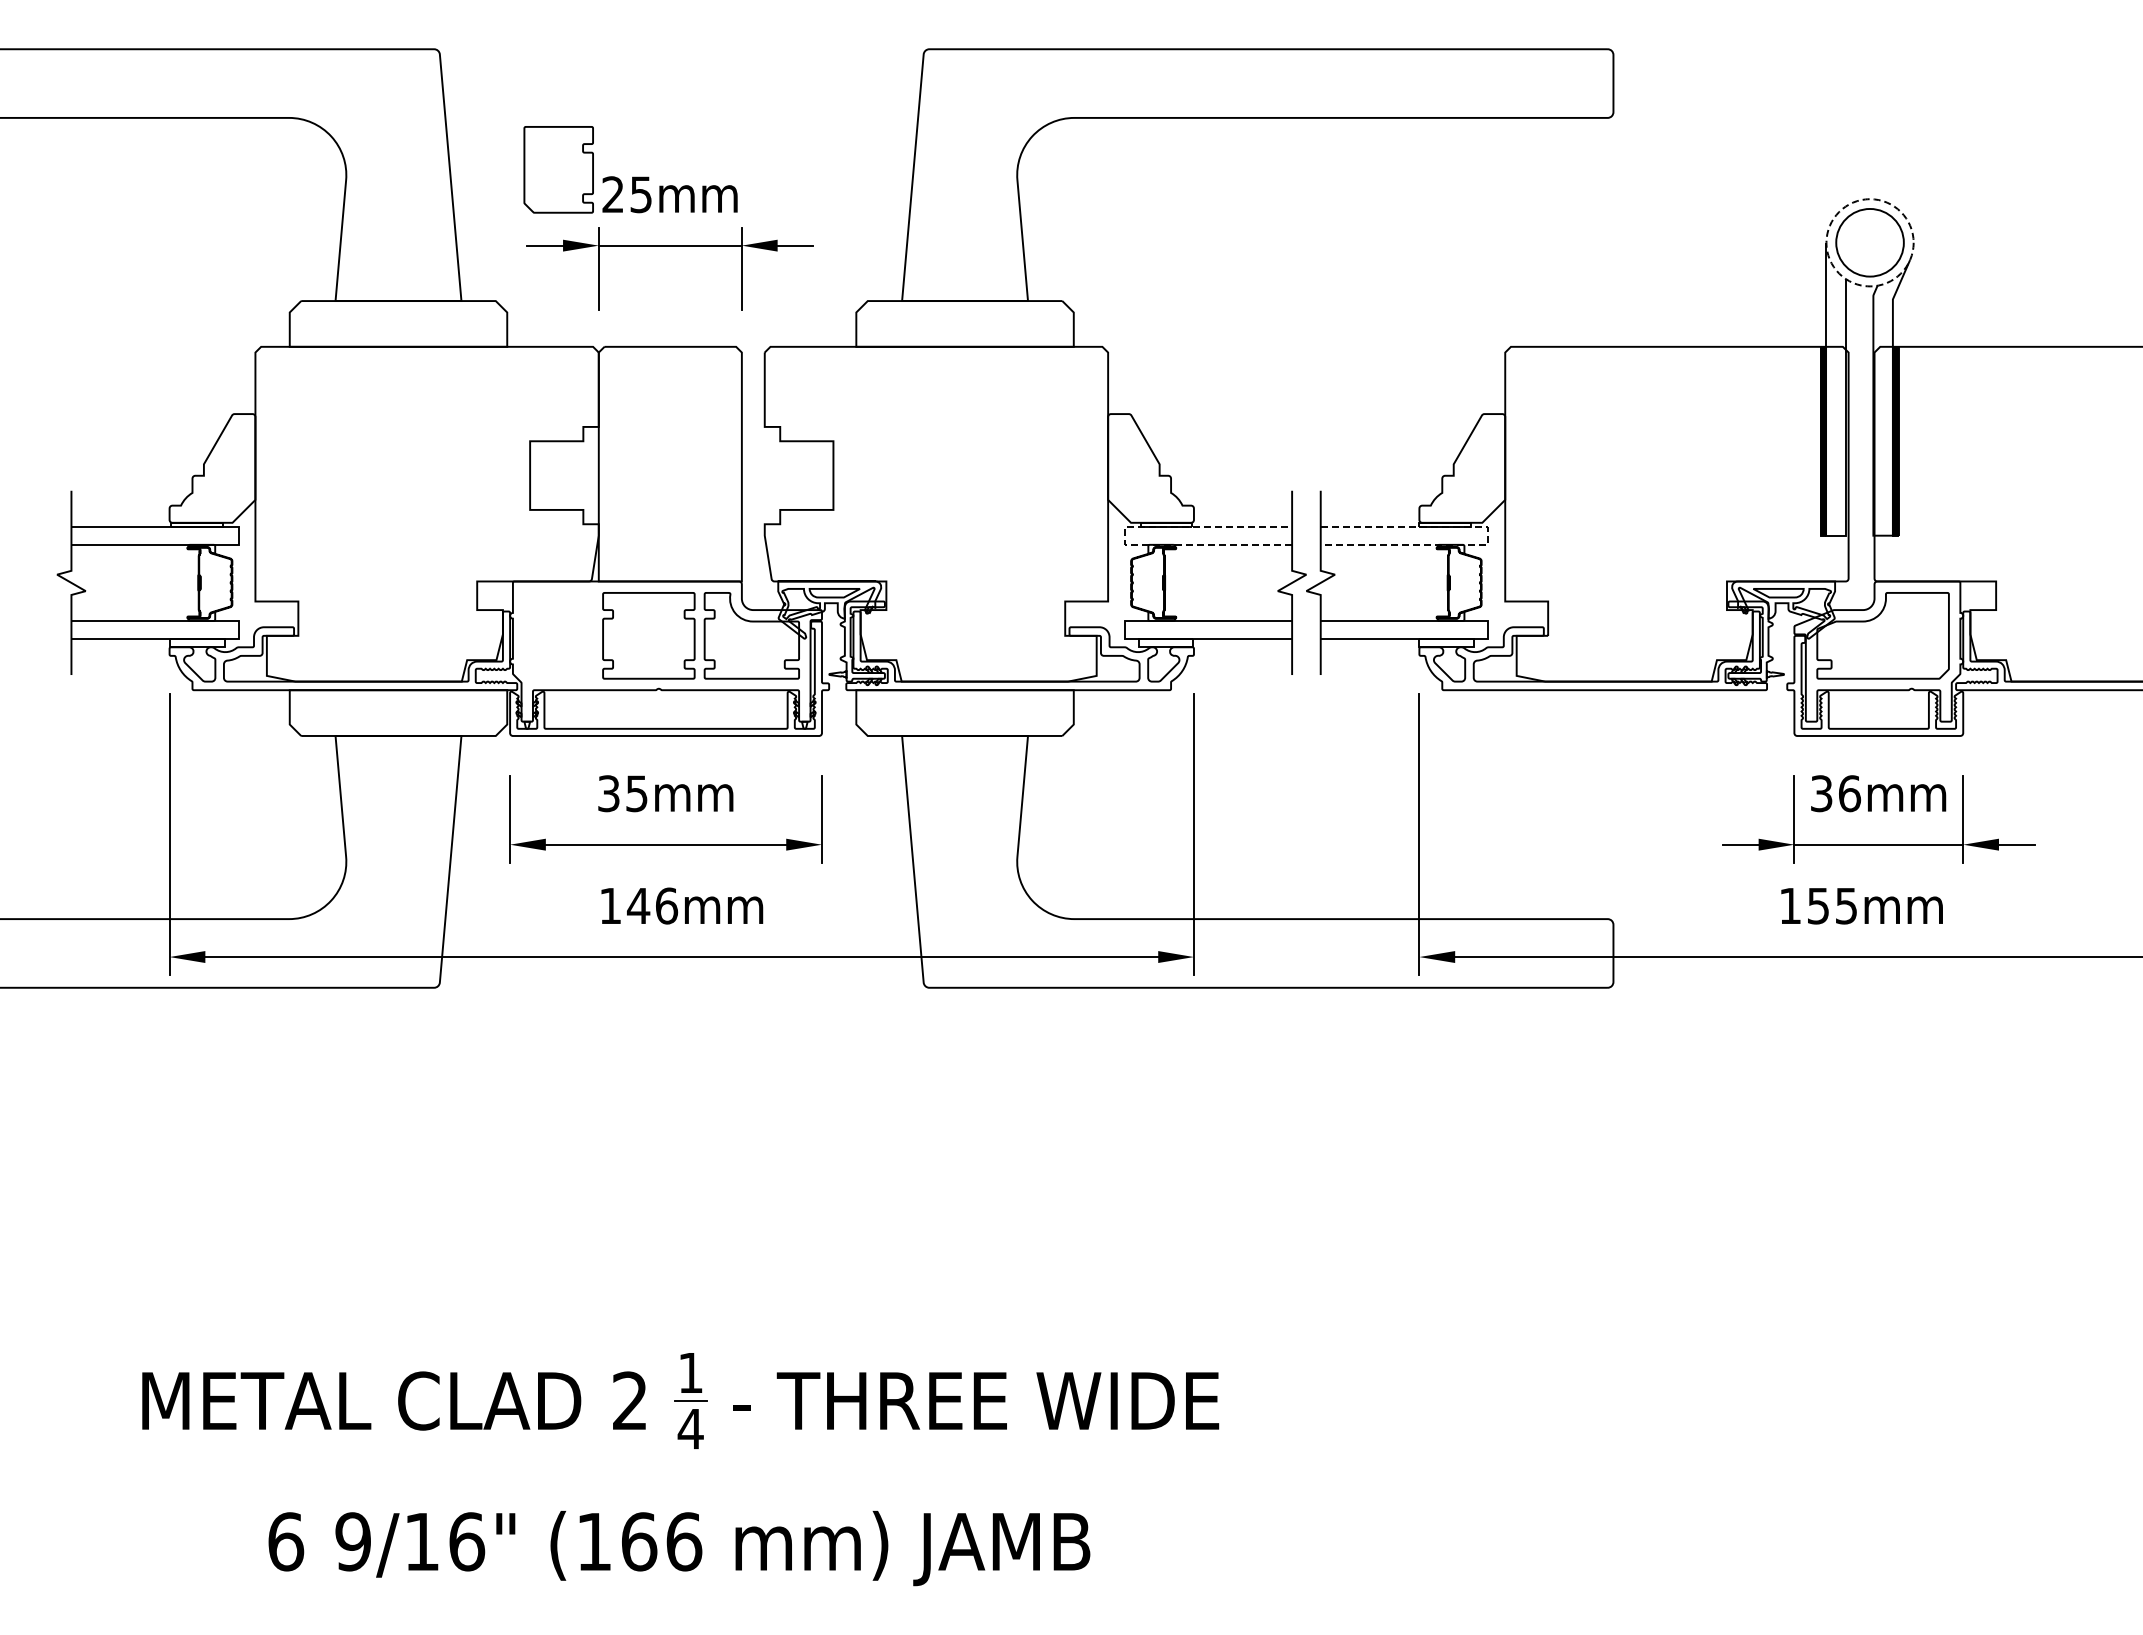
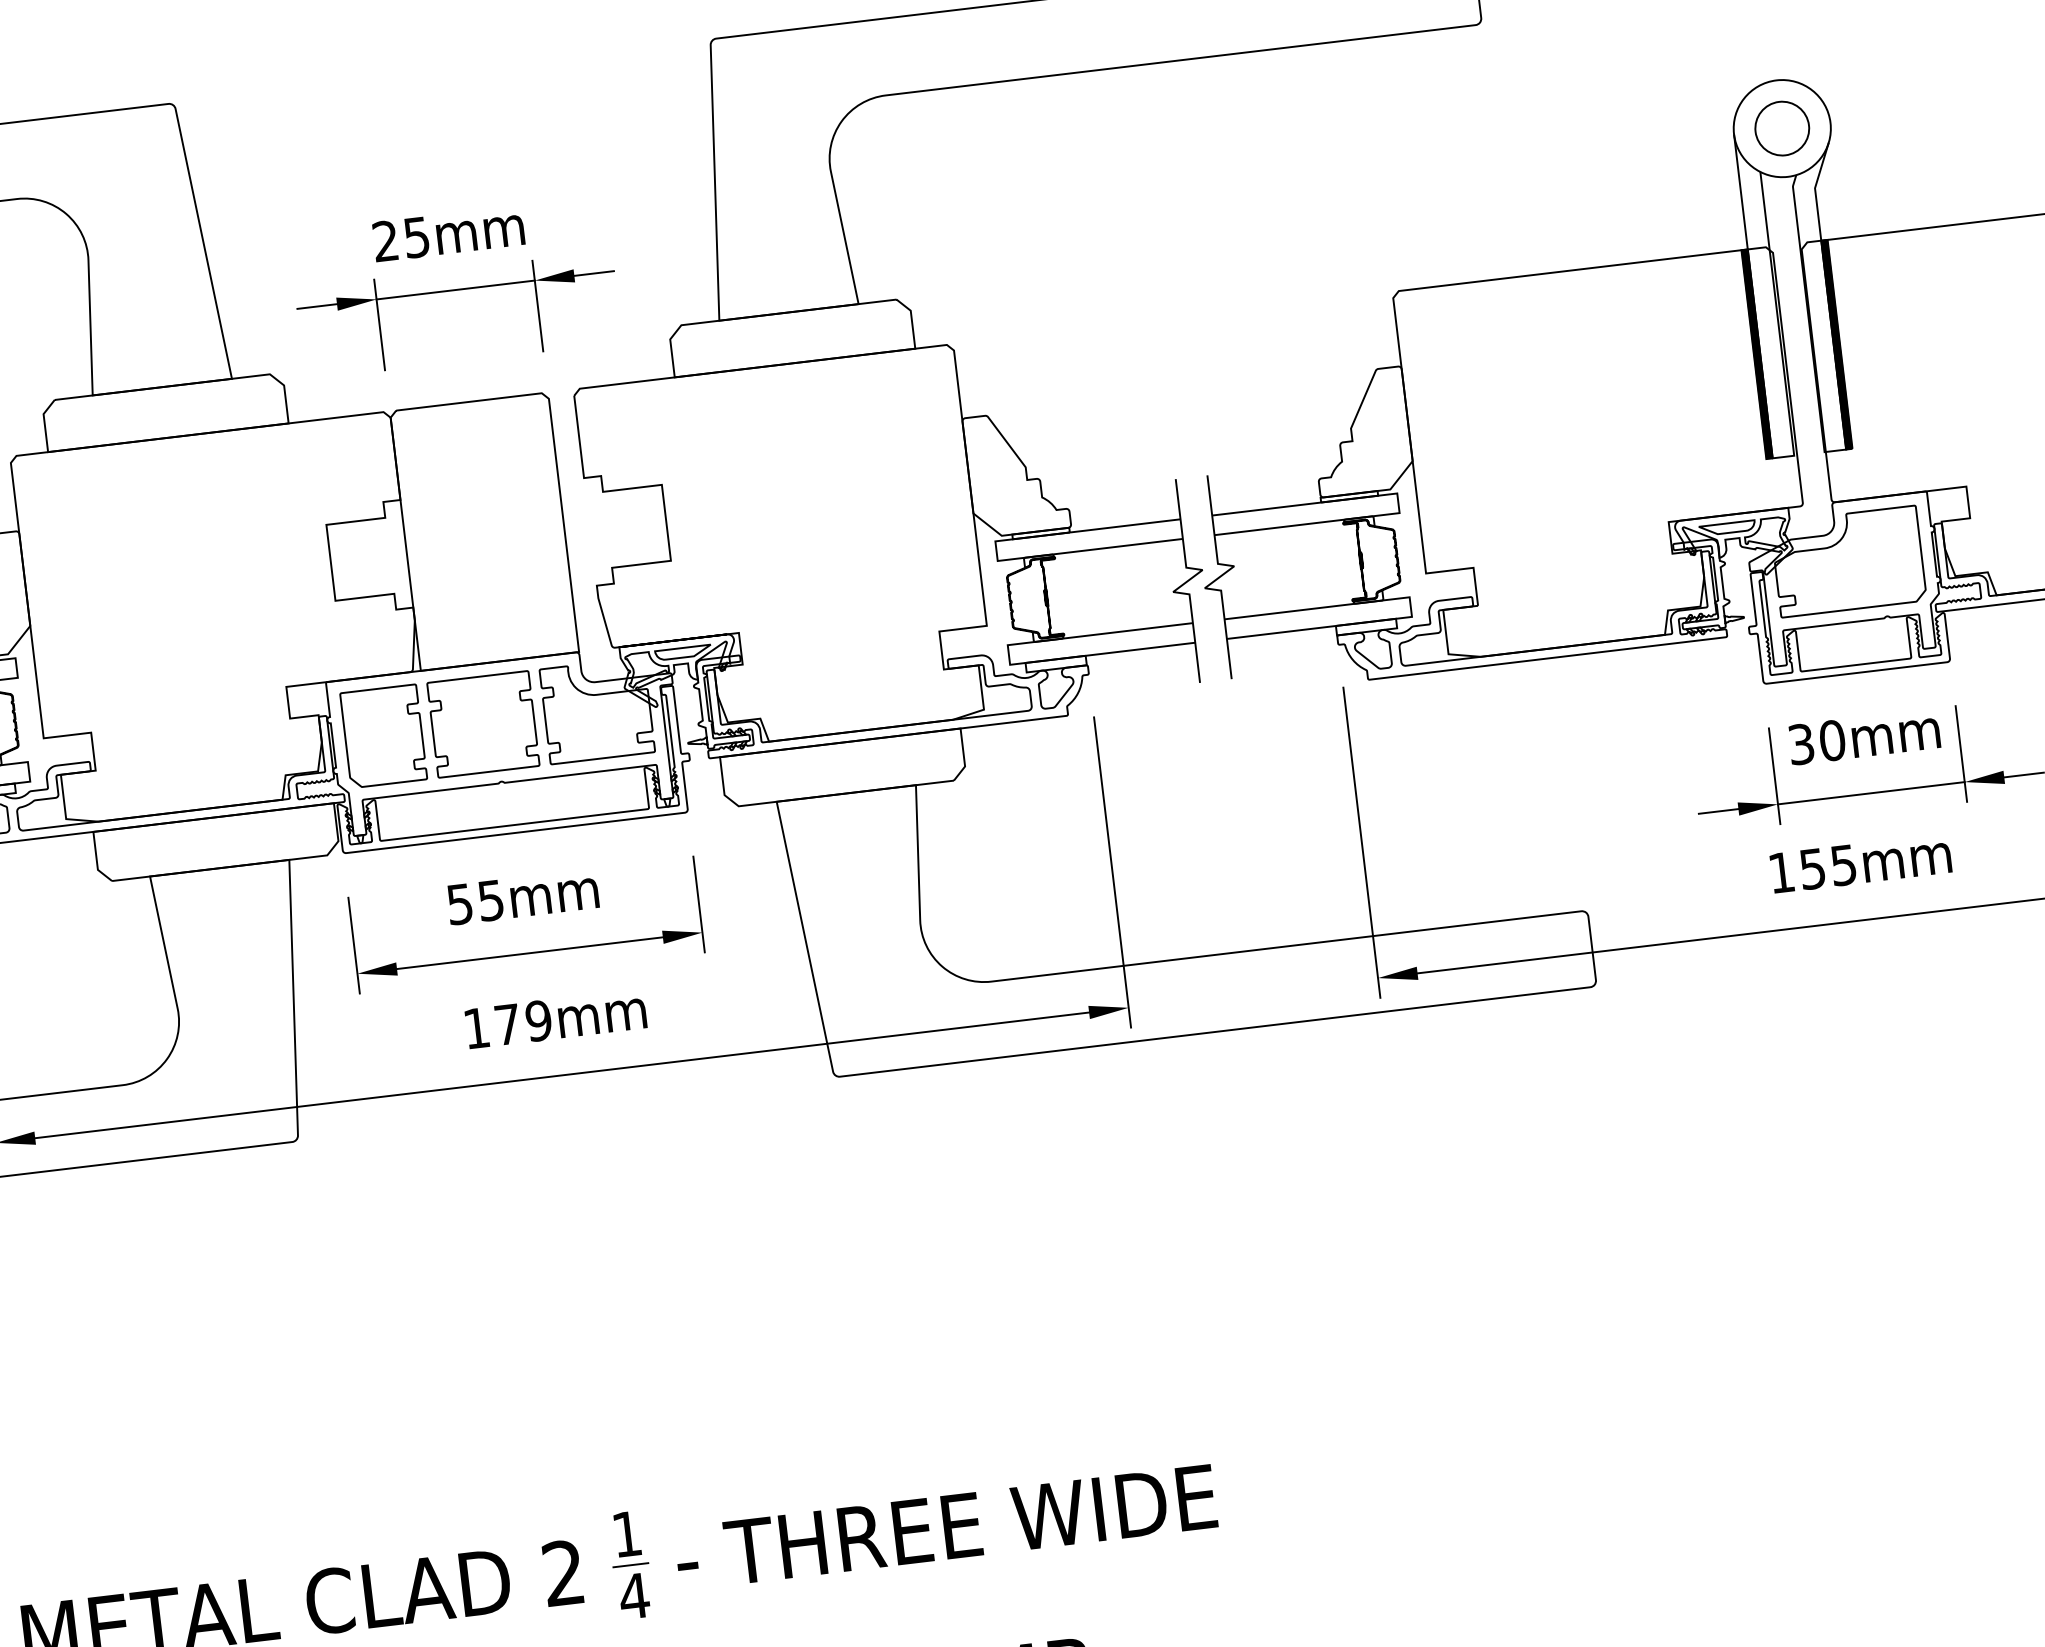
part: (558, 169) -> (383, 735), moved
circle: (1869, 242) -> (1781, 128), dashed -> solid
circle: (1869, 242) -> (1781, 128), size x0.71
line: (1124, 535) -> (996, 550), dashed -> solid
line: (1488, 535) -> (1398, 502), dashed -> solid
text: (608, 793) -> (459, 904), 35mm -> 55mm
text: (1849, 793) -> (1832, 740), 36mm -> 30mm
text: (652, 905) -> (522, 1022), 146mm -> 179mm

